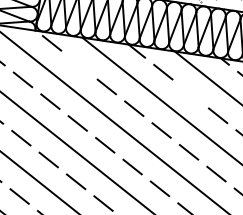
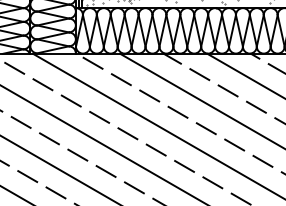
line: (78, 64) -> (120, 79), added
line: (190, 93) -> (227, 90), added

